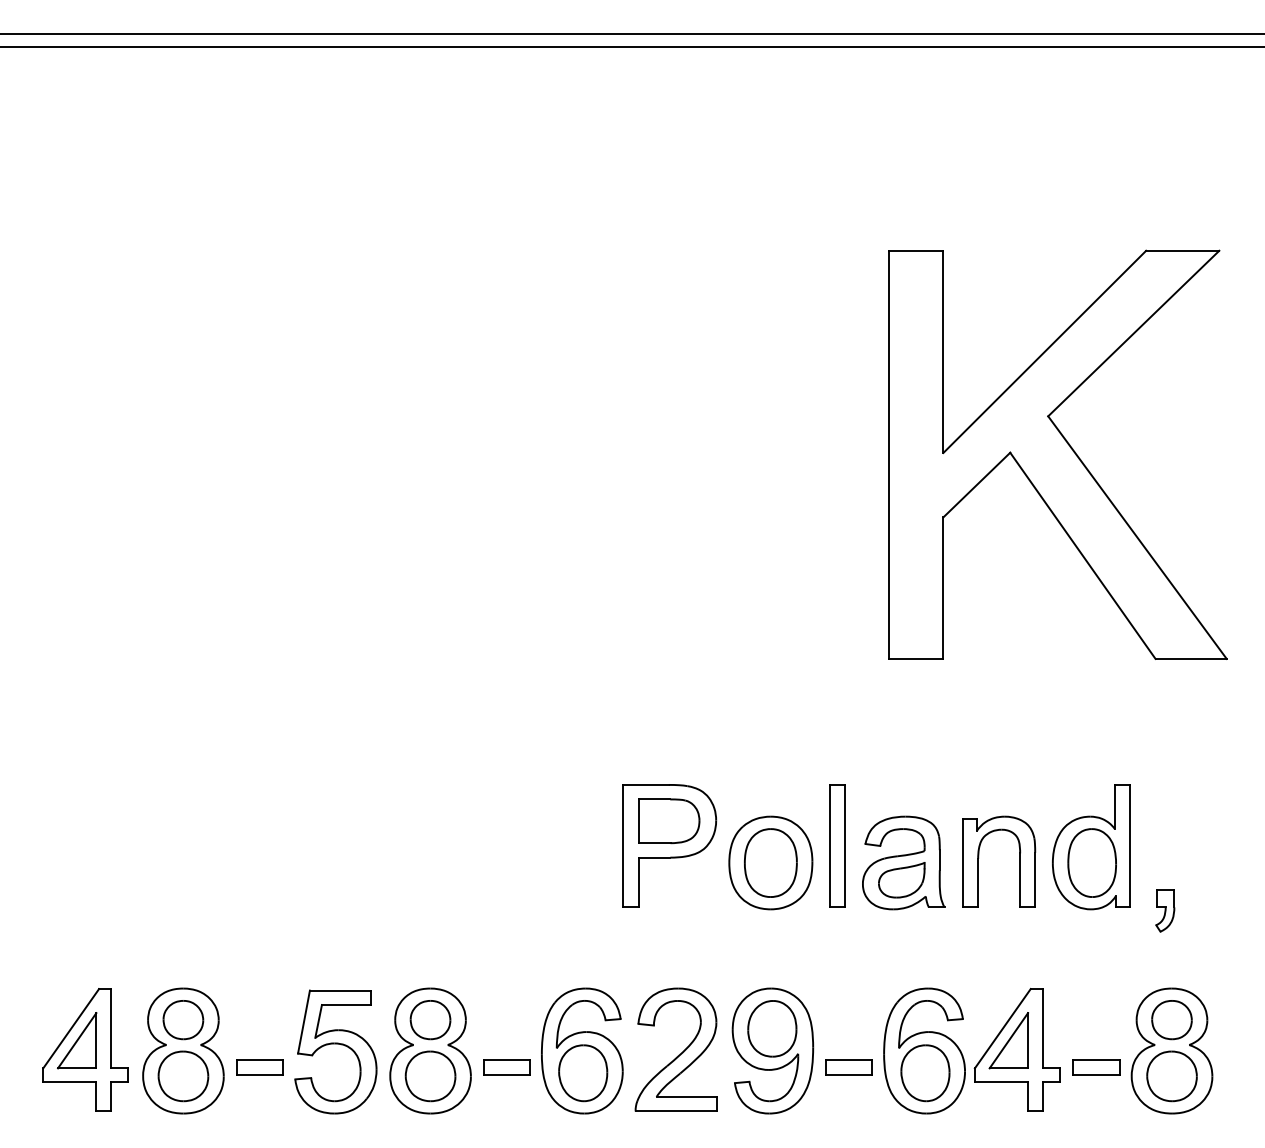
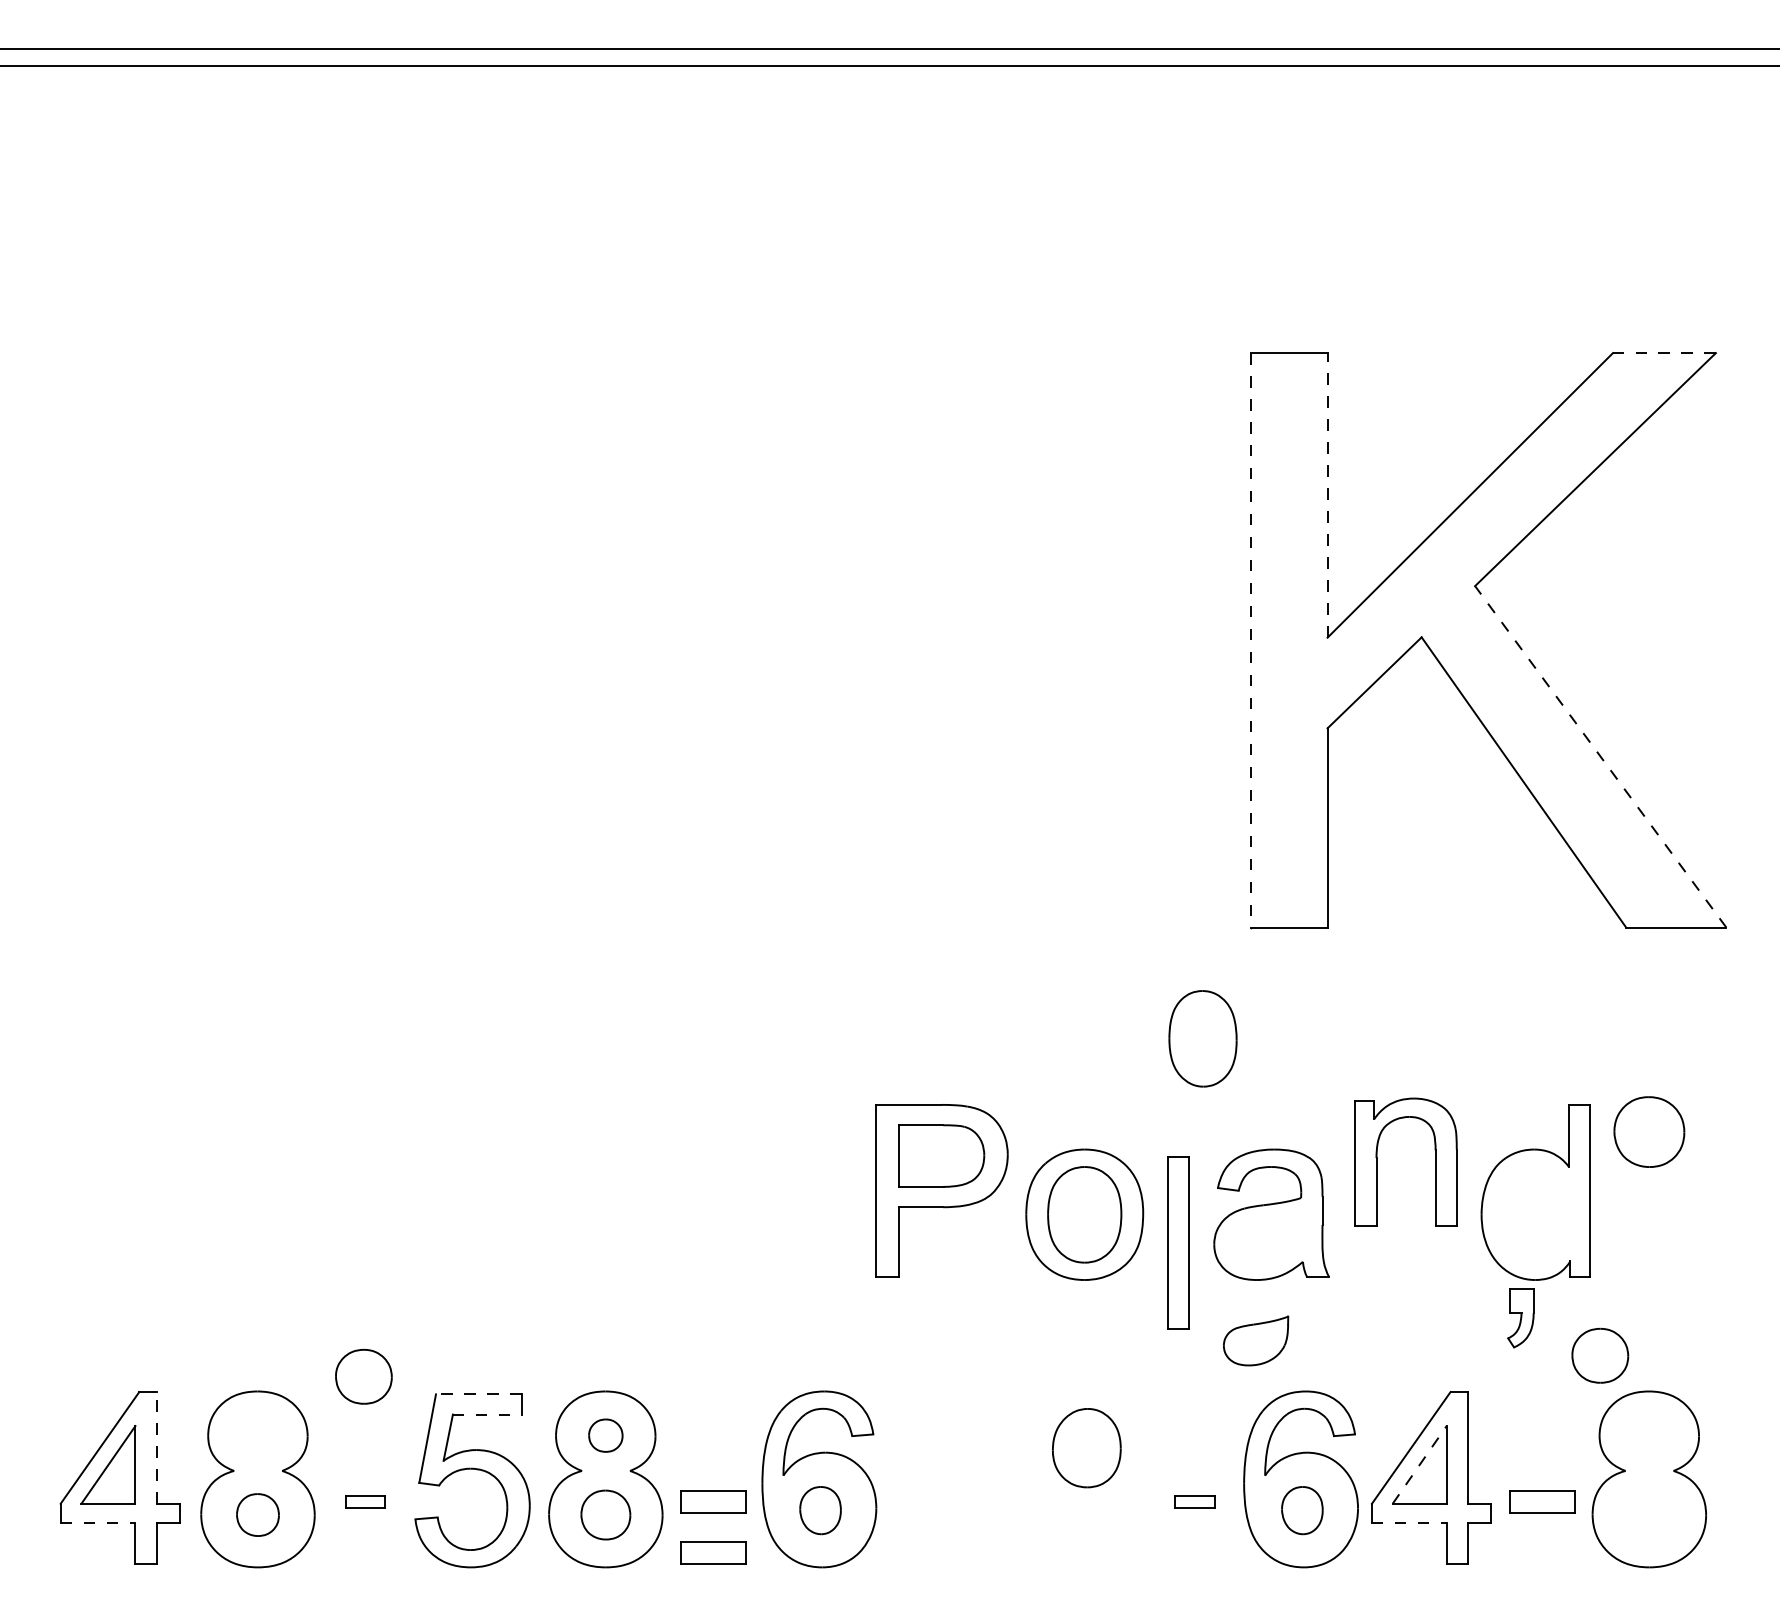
line: (1182, 251) -> (1663, 353), solid -> dashed
line: (943, 351) -> (1327, 494), solid -> dashed
line: (889, 454) -> (1251, 640), solid -> dashed
line: (1137, 537) -> (1600, 756), solid -> dashed
part: (837, 845) -> (1178, 1242), moved
part: (978, 861) -> (1377, 1161), moved
part: (1091, 862) -> (1202, 1038), moved
part: (902, 879) -> (1256, 1340), moved
part: (1165, 911) -> (1520, 1318), moved
line: (340, 990) -> (478, 1394), solid -> dashed
line: (346, 1004) -> (487, 1414), solid -> dashed
part: (183, 1019) -> (363, 1376), moved
part: (430, 1019) -> (605, 1435), size x0.6
part: (1172, 1019) -> (1600, 1355), moved
line: (111, 1028) -> (156, 1447), solid -> dashed
line: (1008, 1040) -> (1419, 1464), solid -> dashed
part: (772, 1051) -> (1087, 1479), removed
part: (679, 1053) -> (956, 1483), removed
part: (259, 1066) -> (365, 1501), size x0.6
part: (848, 1066) -> (1194, 1501), size x0.6
part: (583, 1073) -> (820, 1510), size x0.6
part: (925, 1073) -> (1302, 1510), size x0.6
part: (183, 1075) -> (257, 1514), size x0.6
part: (430, 1075) -> (605, 1514), size x0.7
part: (1172, 1075) -> (1649, 1131), moved
line: (70, 1082) -> (98, 1523), solid -> dashed
line: (1001, 1082) -> (1409, 1523), solid -> dashed
part: (507, 1102) -> (713, 1552), added

